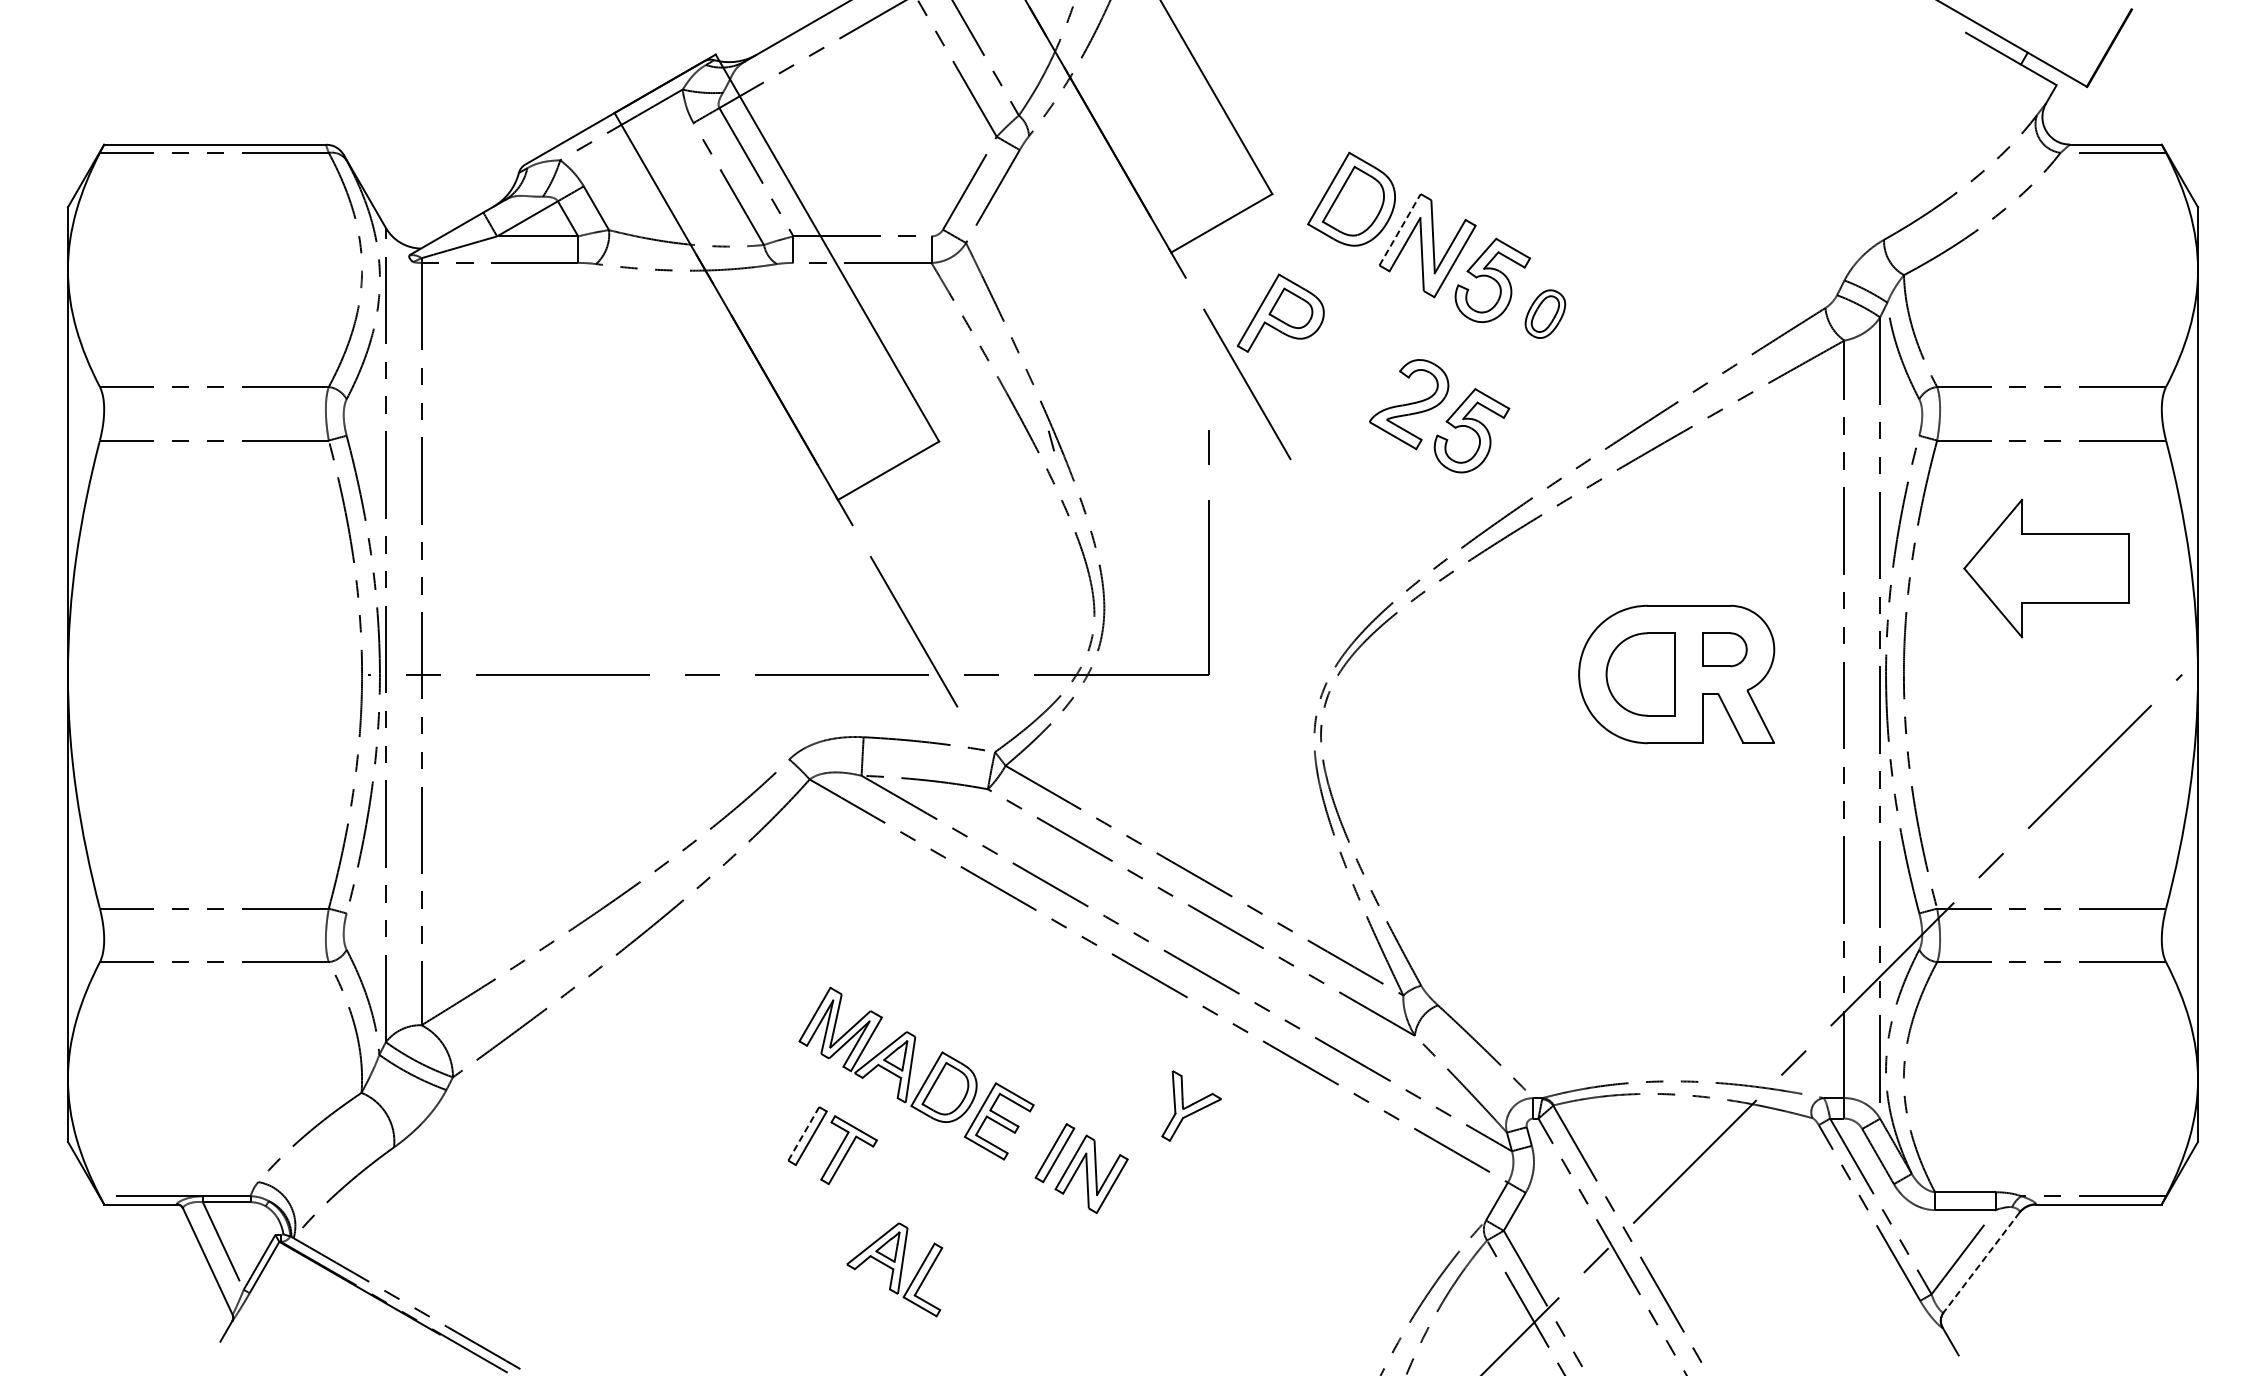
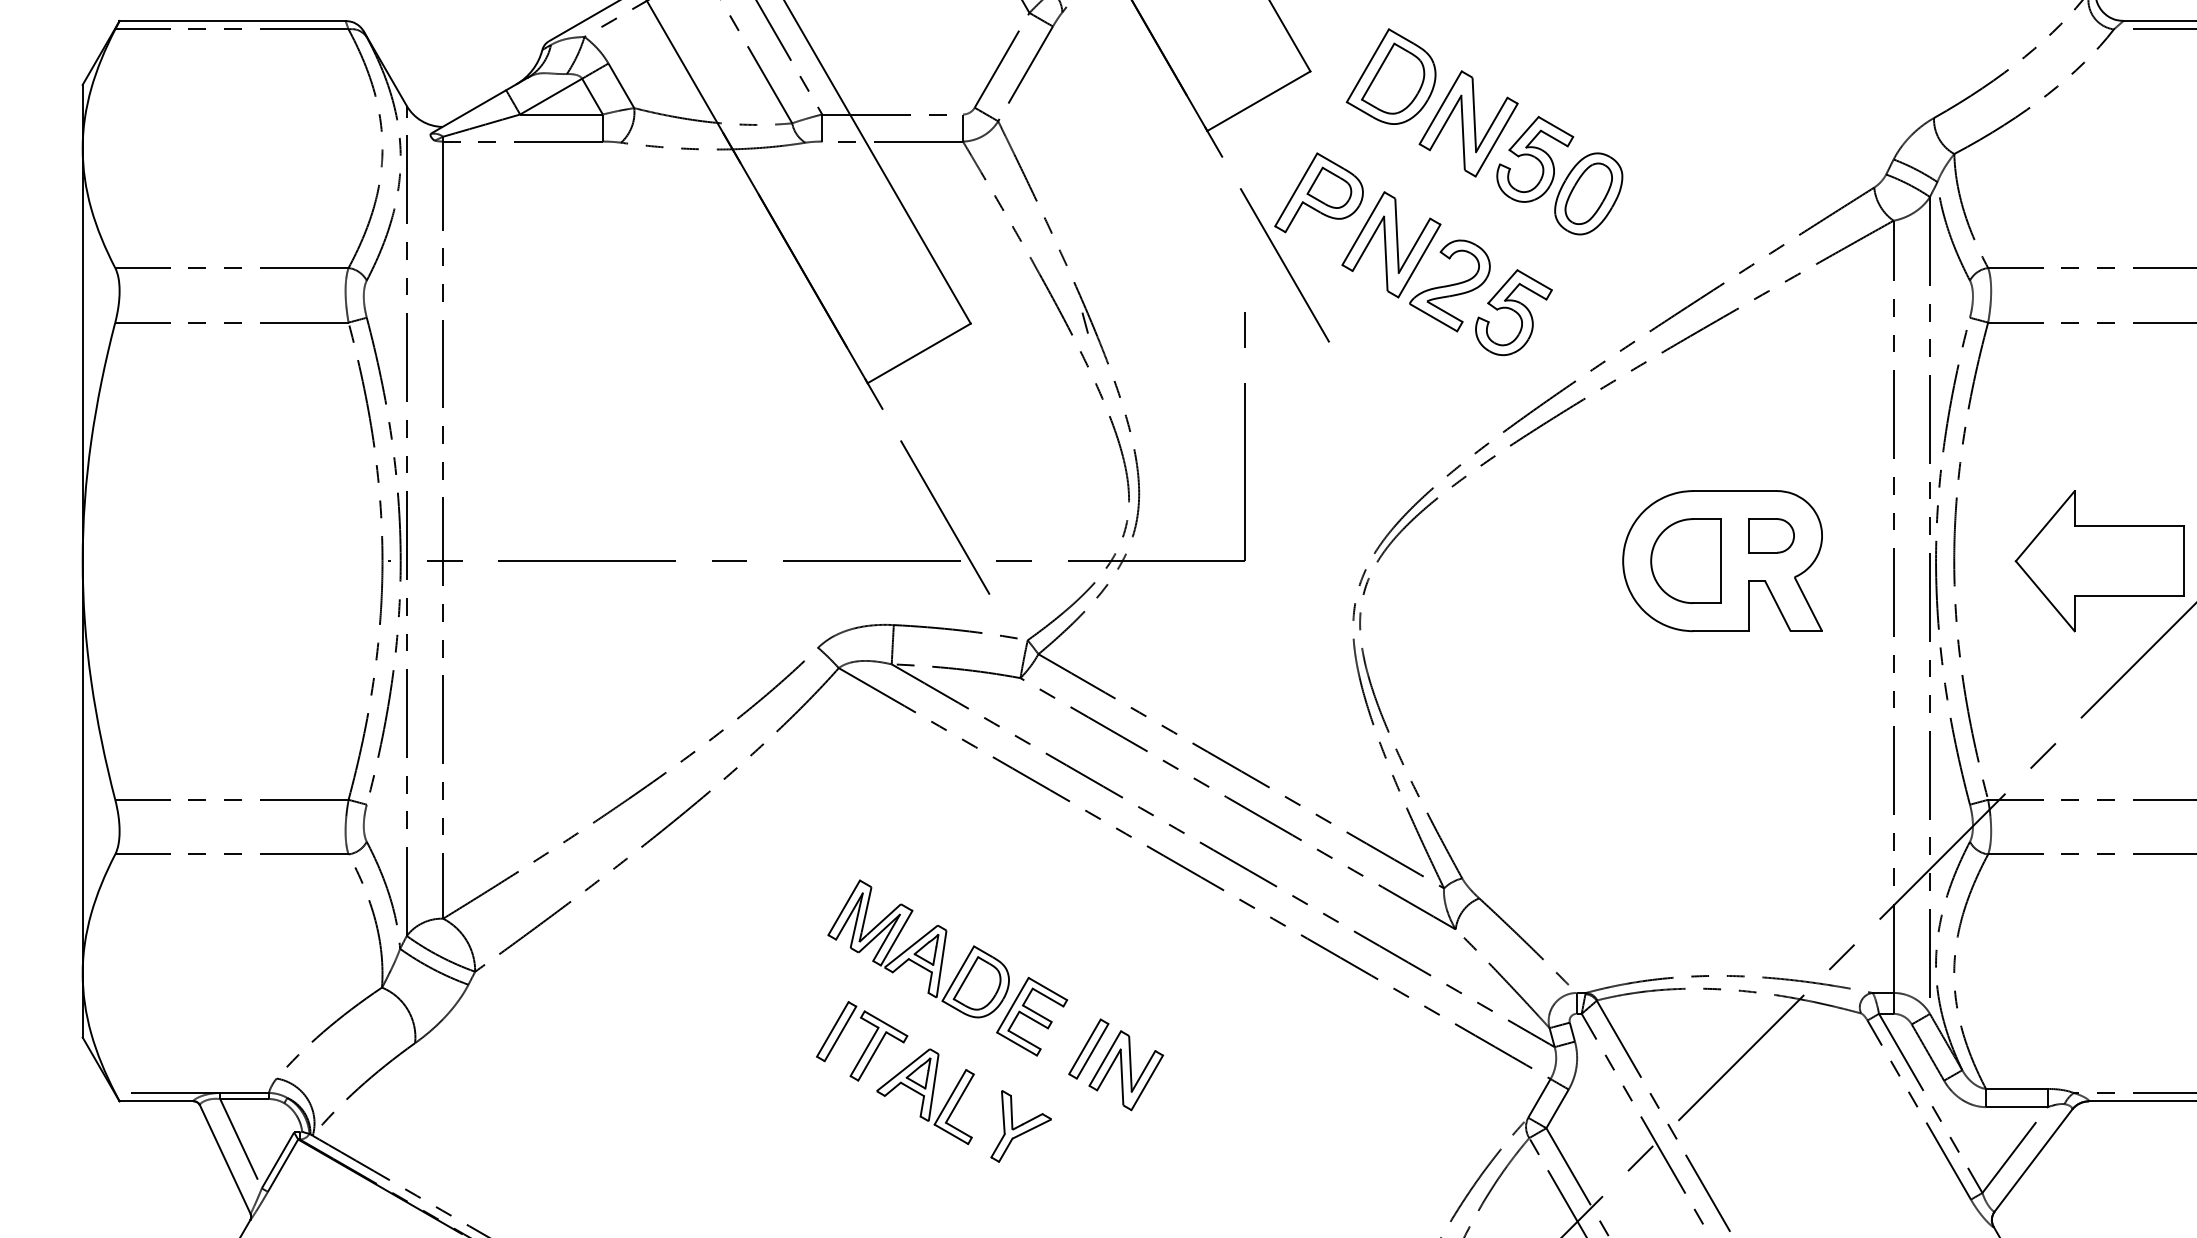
line: (1400, 229) -> (1441, 107), dashed -> solid
part: (1545, 313) -> (1588, 193), size x1.67
part: (1351, 363) -> (1391, 244), added
part: (2046, 568) -> (2099, 561), moved
part: (1191, 1105) -> (1021, 1125), moved
line: (803, 1133) -> (832, 1029), dashed -> solid
line: (1981, 1262) -> (2033, 1160), dashed -> solid
part: (894, 1269) -> (925, 1096), moved

